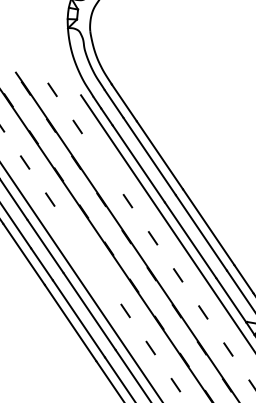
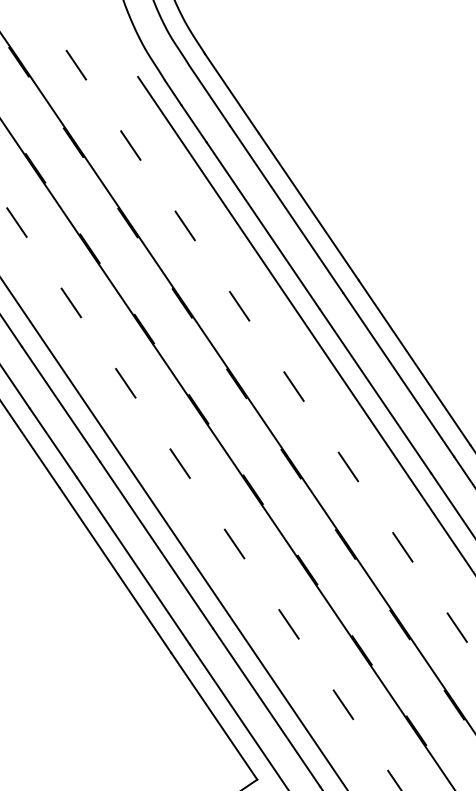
line: (102, 163) -> (184, 224), added
line: (75, 236) -> (126, 382), added
line: (100, 273) -> (180, 462), added

